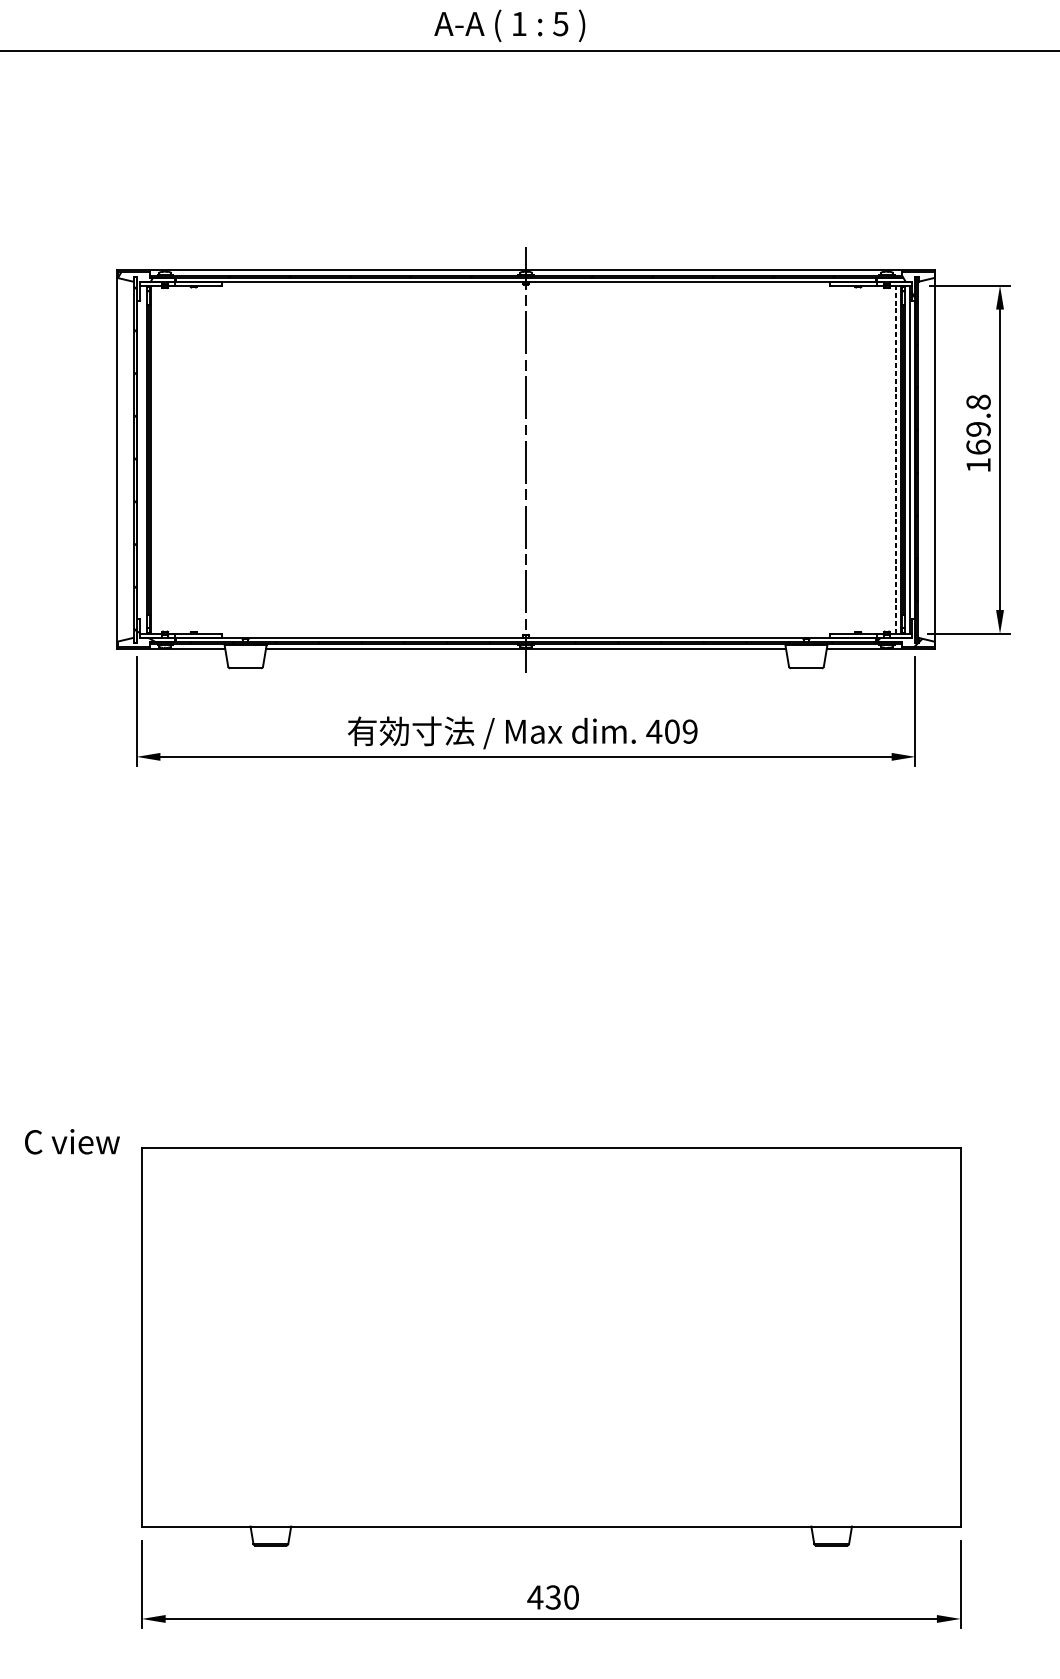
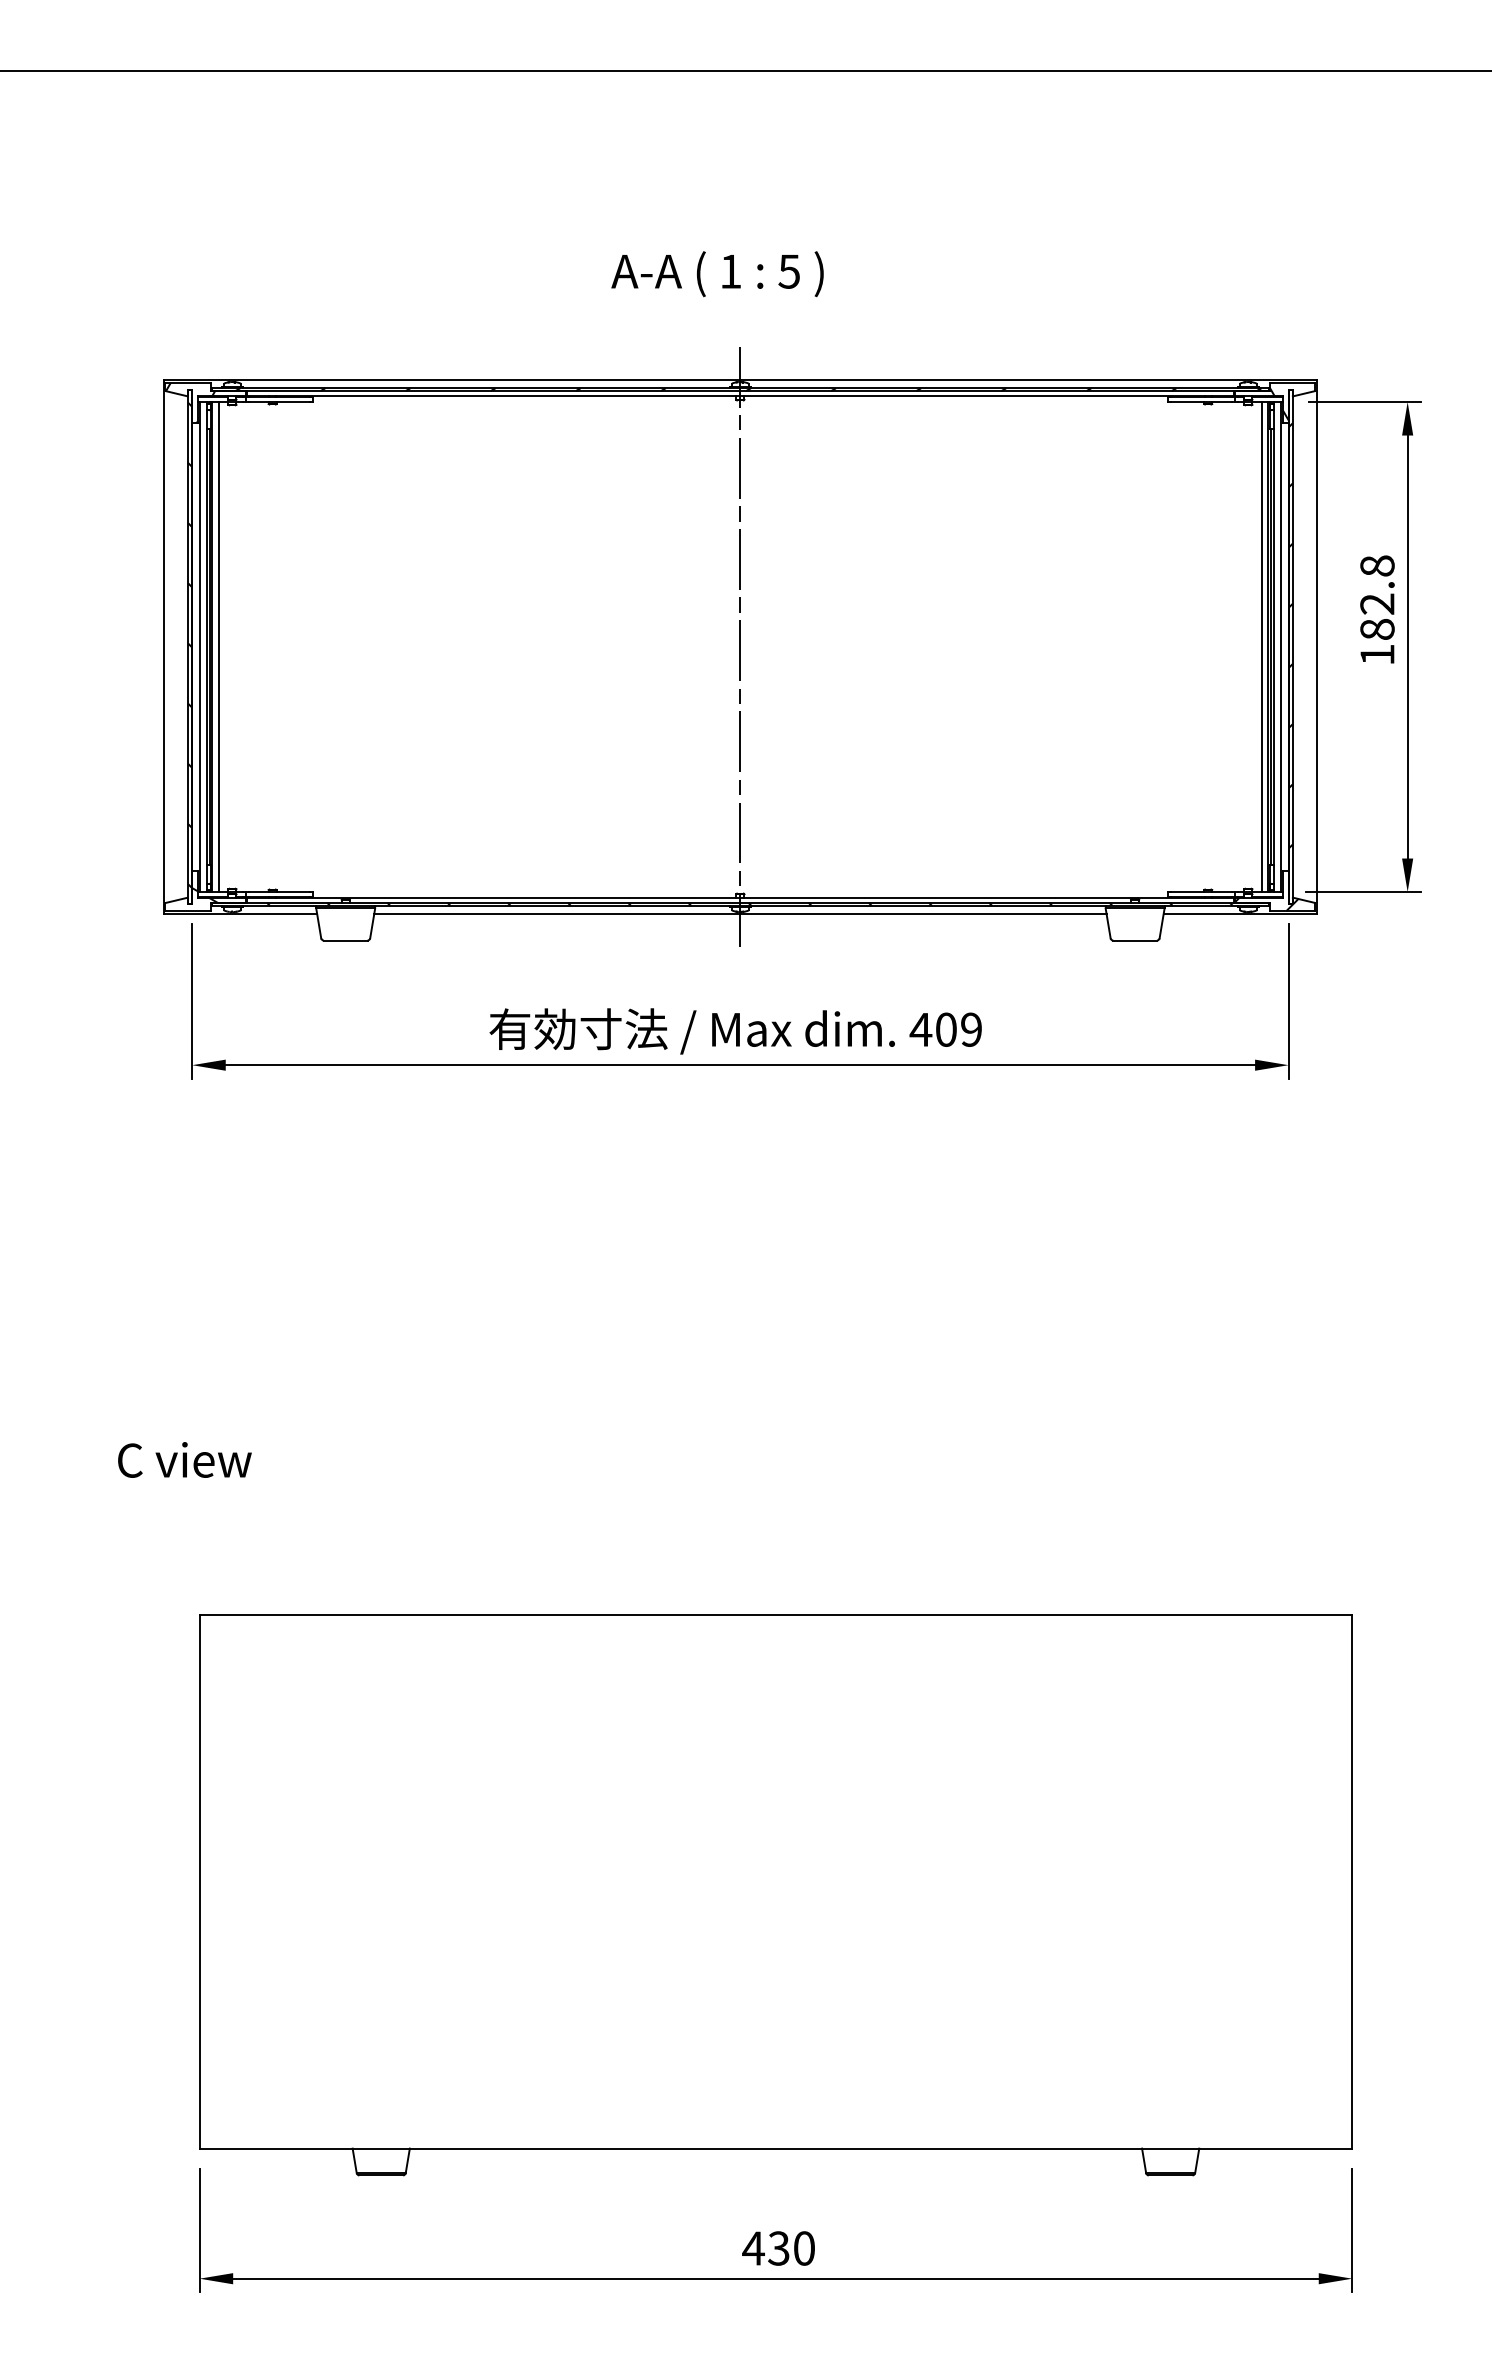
text: (509, 26) -> (717, 274), moved
text: (978, 438) -> (1377, 616), 169.8 -> 182.8
line: (896, 459) -> (1261, 646), dashed -> solid
line: (142, 460) -> (200, 647), added
line: (155, 460) -> (219, 647), added
text: (72, 1141) -> (184, 1459), moved

